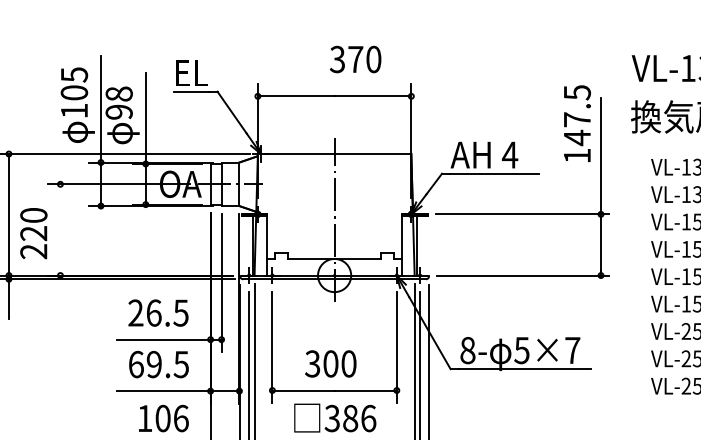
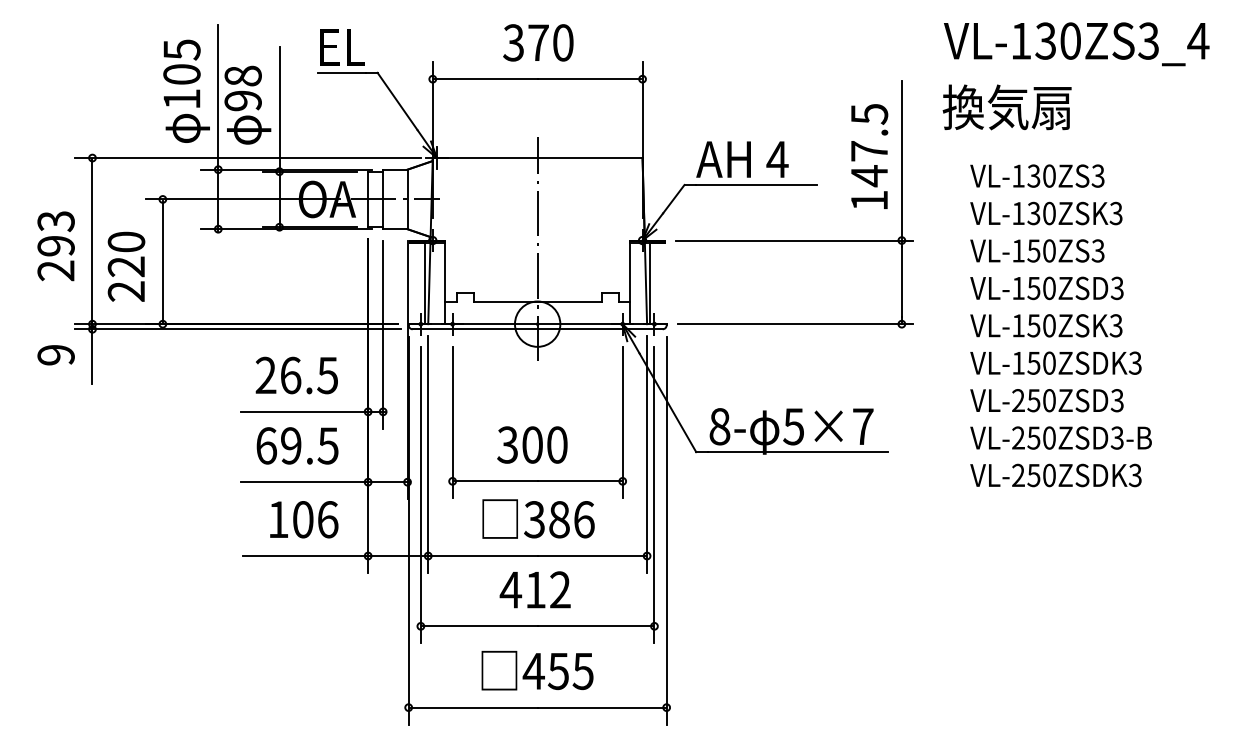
text: (355, 59) -> (538, 42), moved
text: (577, 123) -> (869, 156), moved
line: (60, 229) -> (162, 261), added

